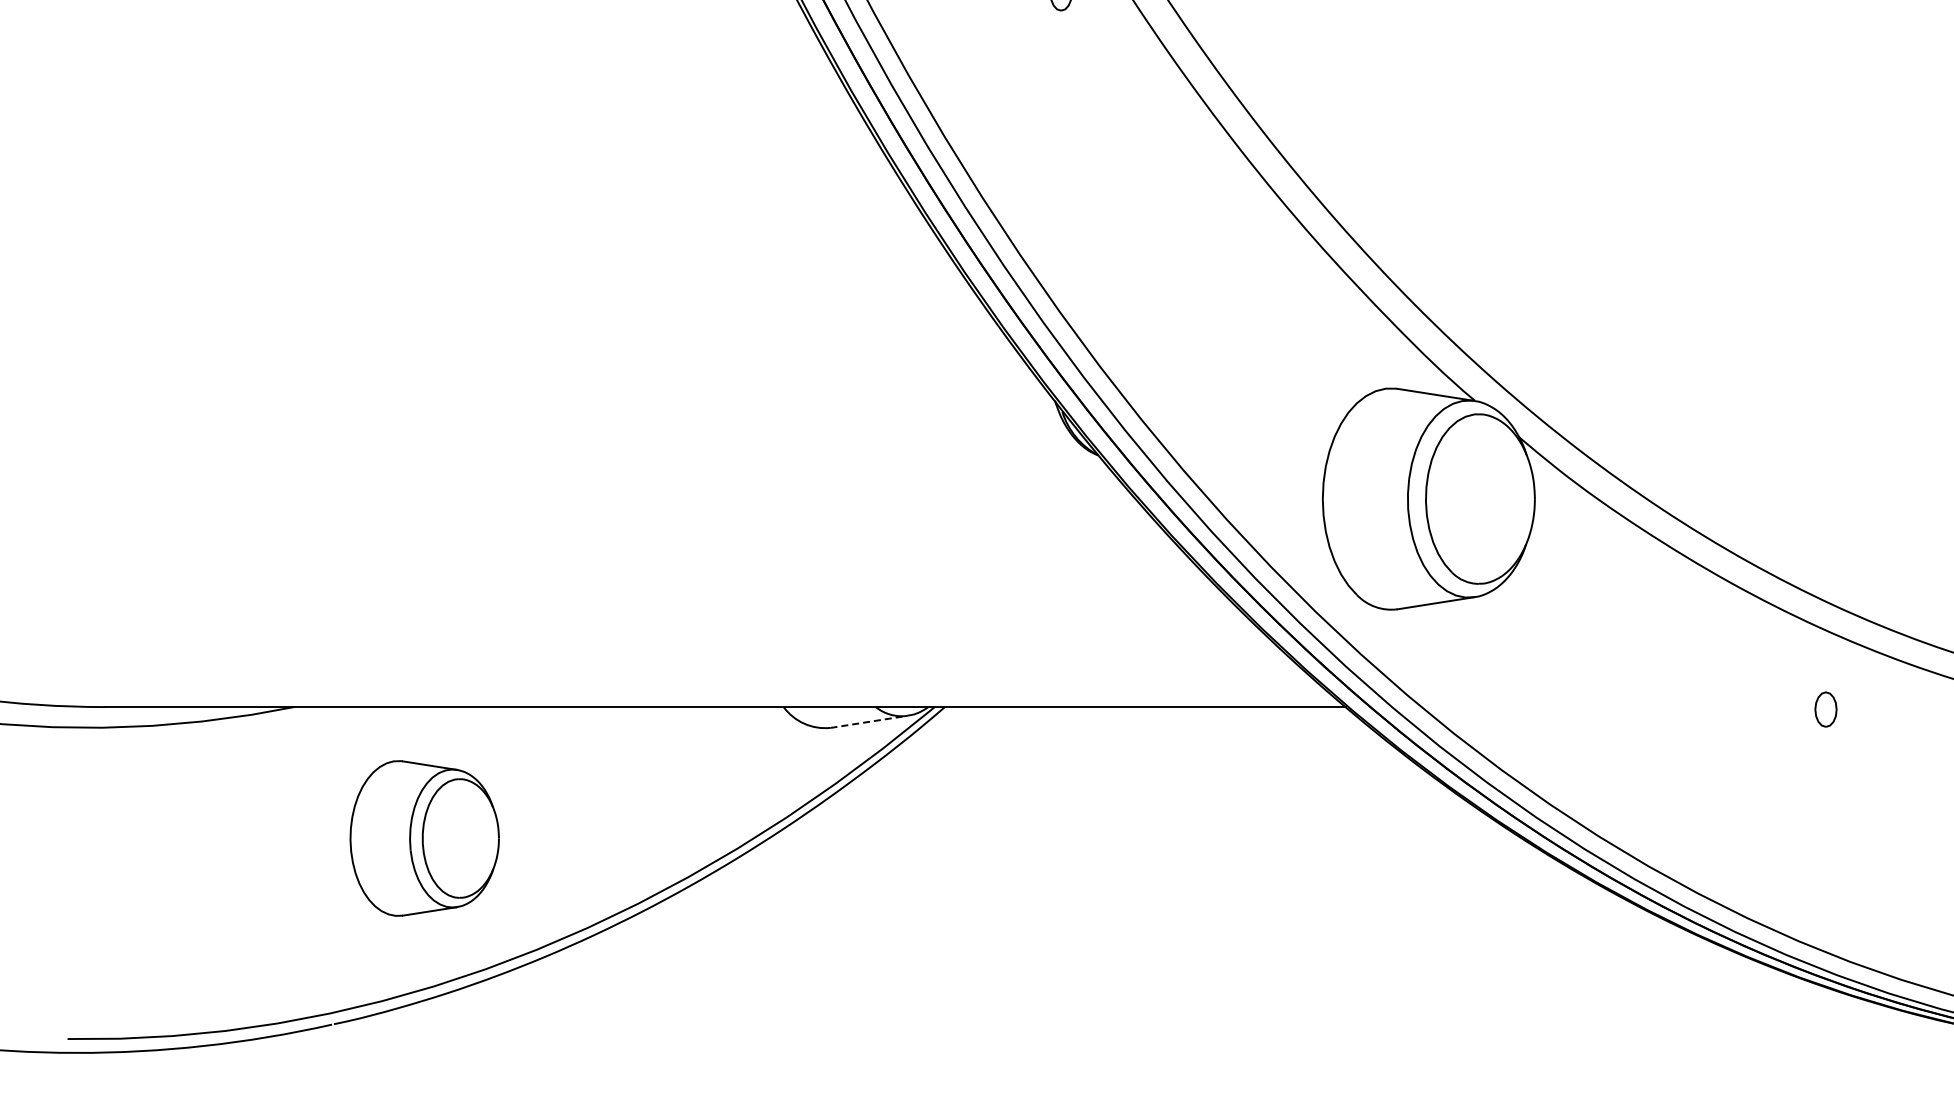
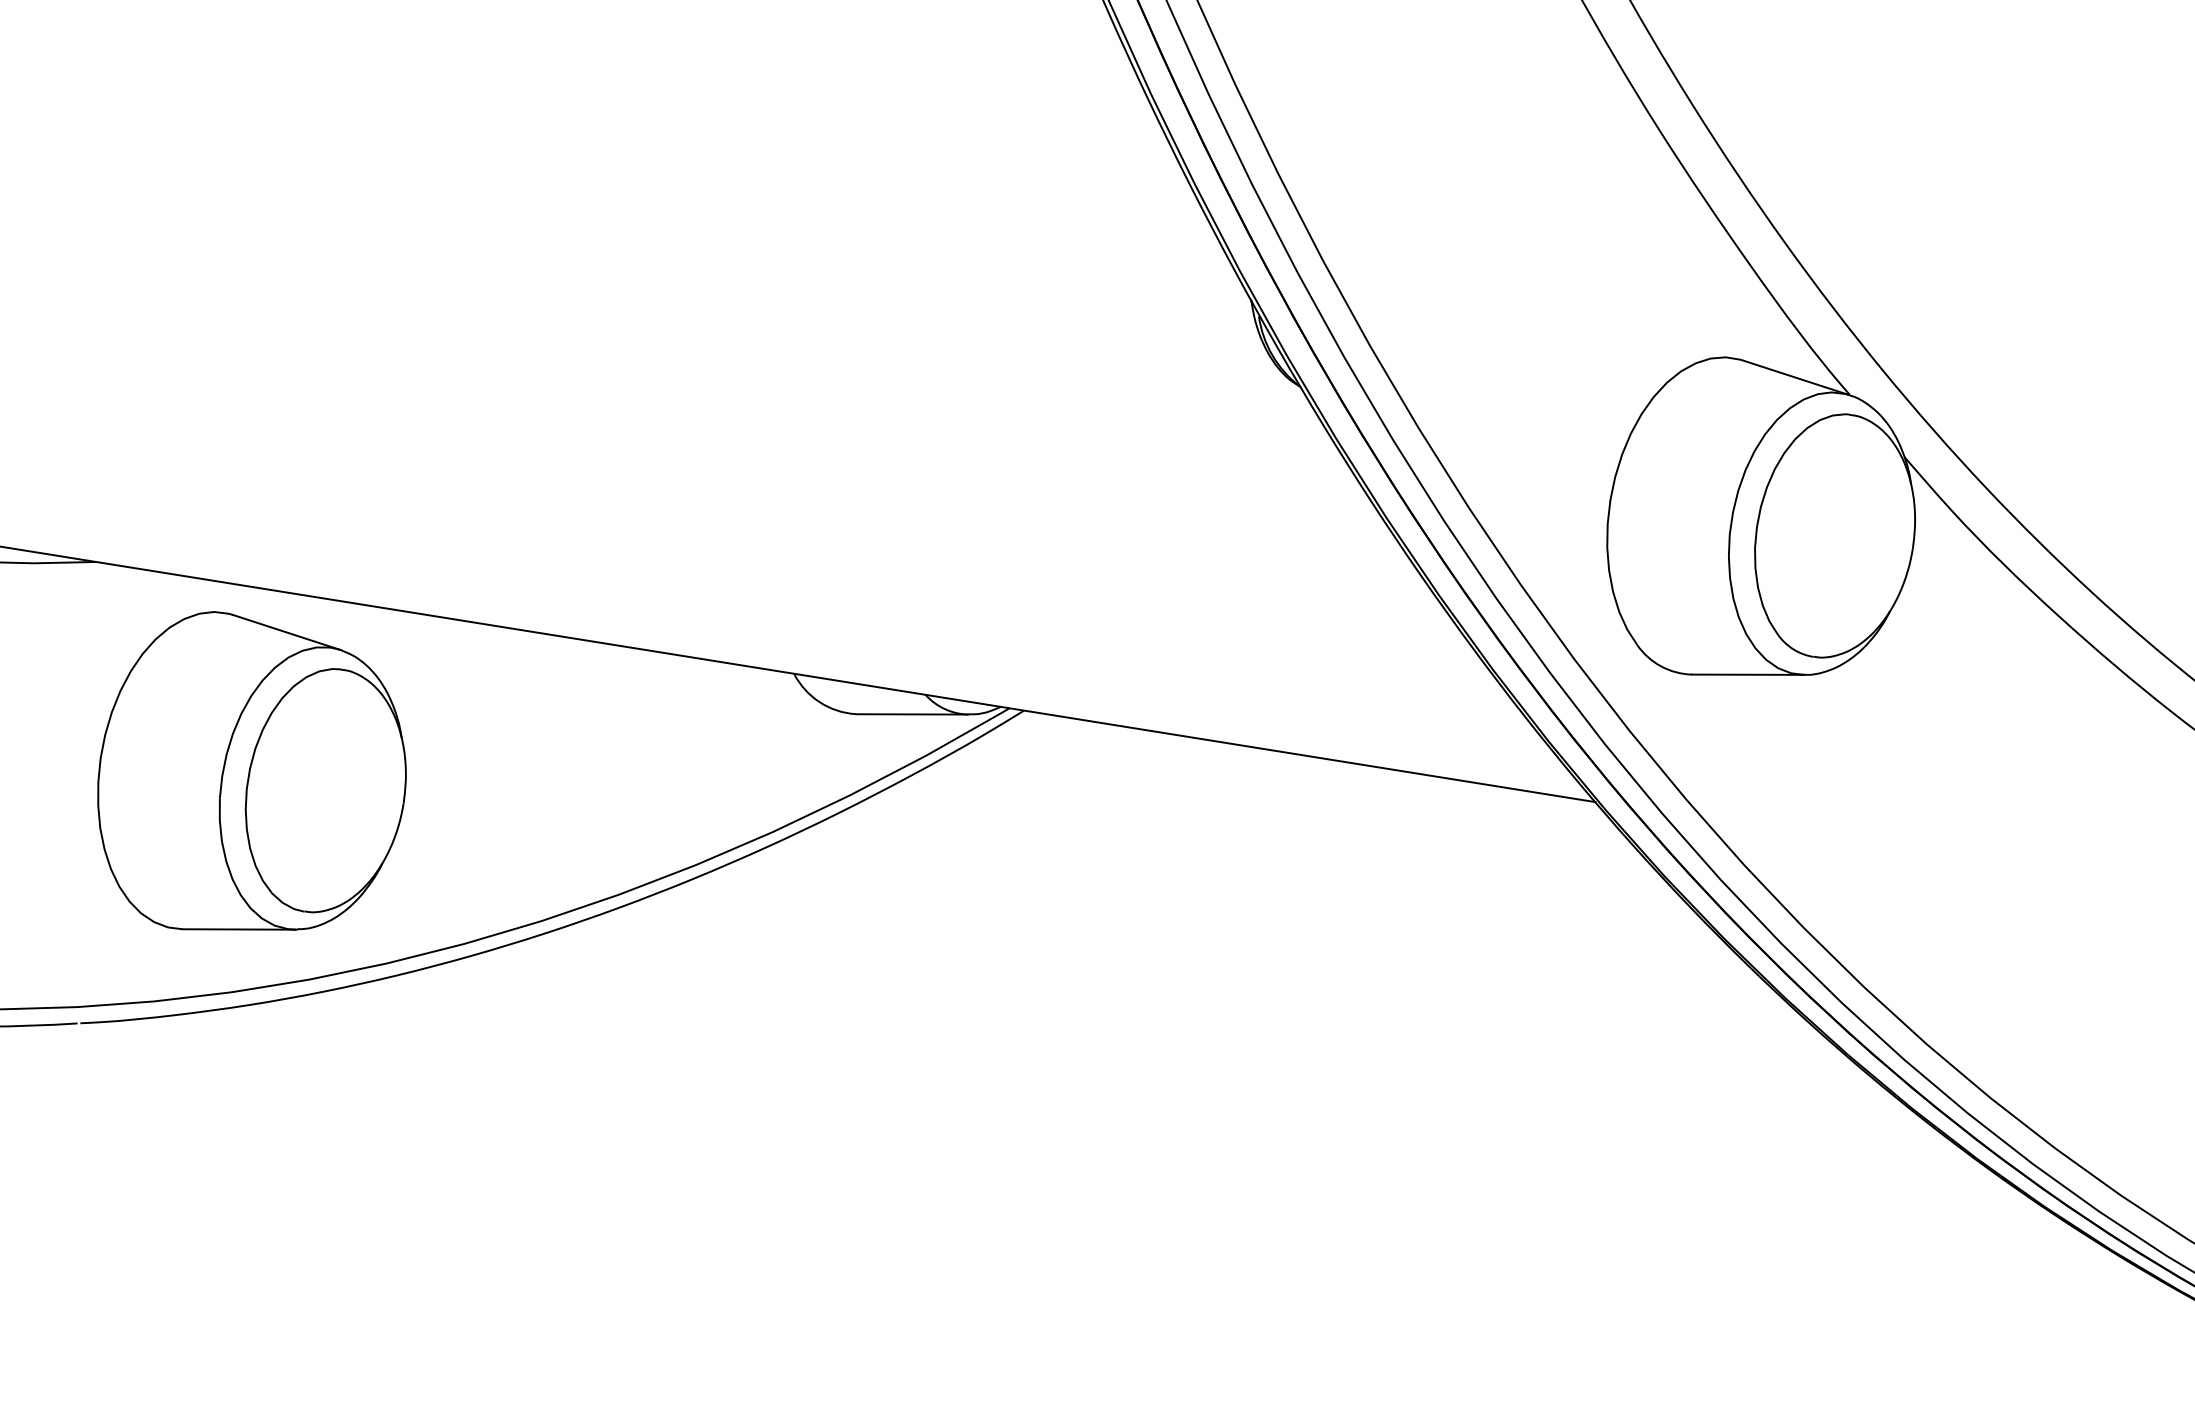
line: (868, 721) -> (911, 713), dashed -> solid
part: (424, 838) -> (251, 779), size x1.43

